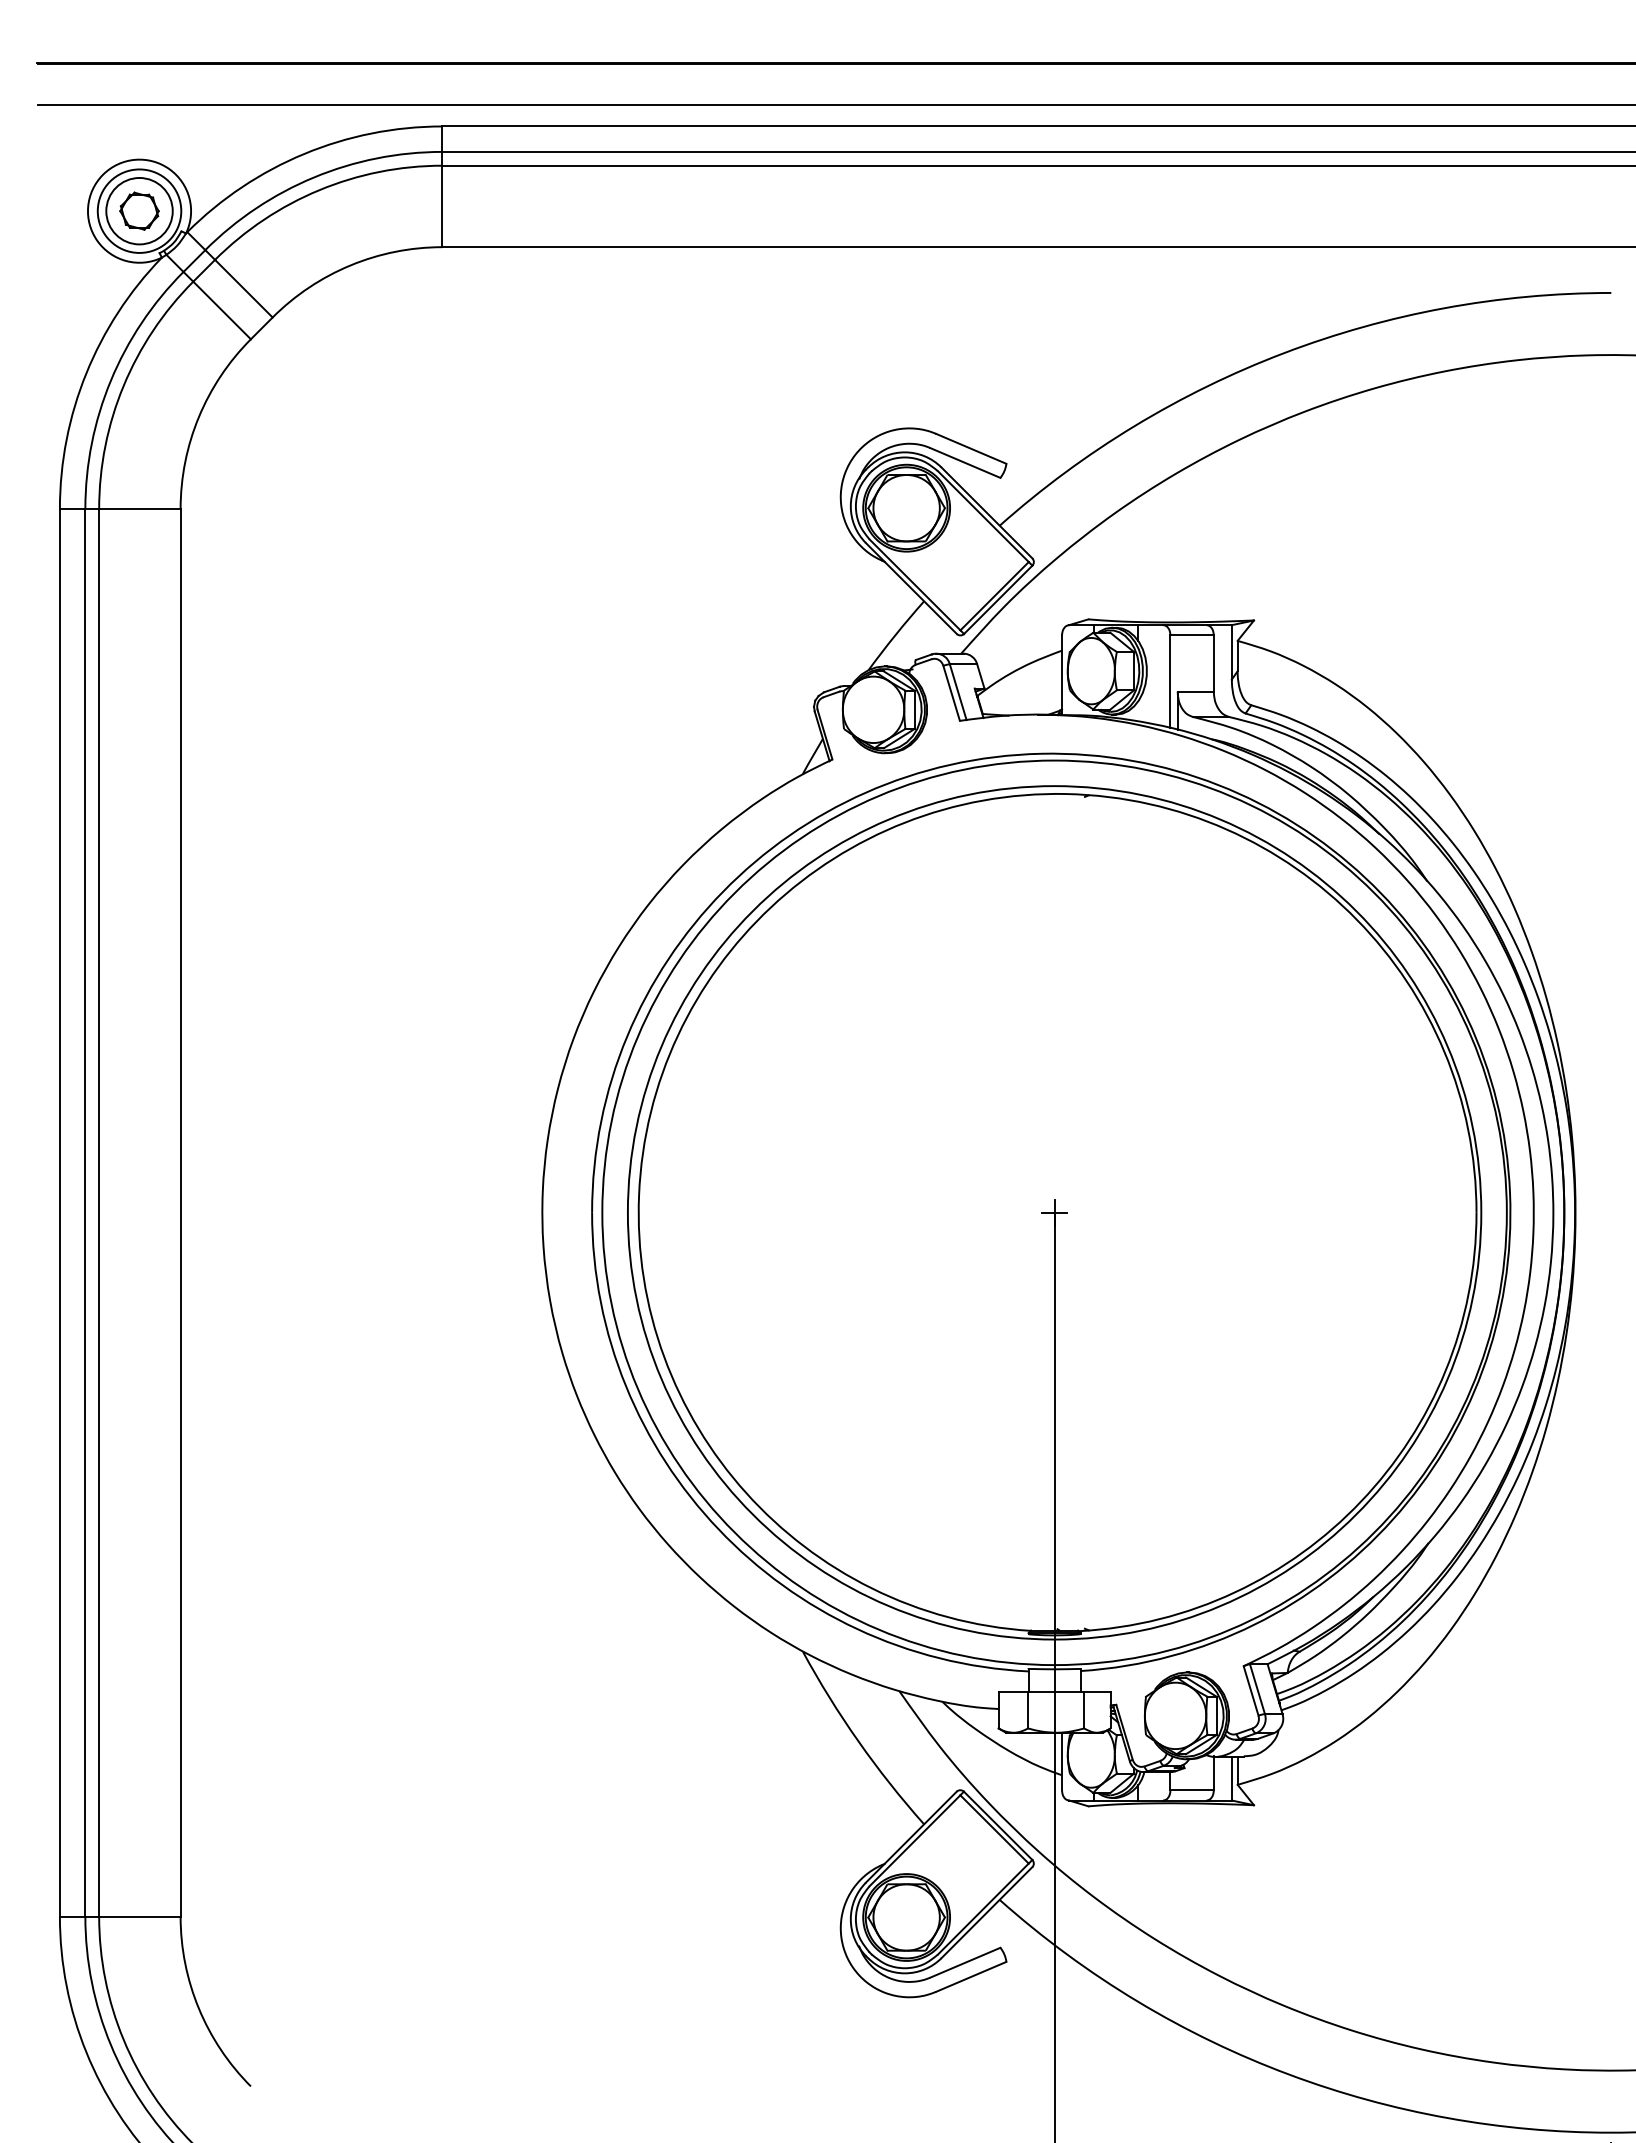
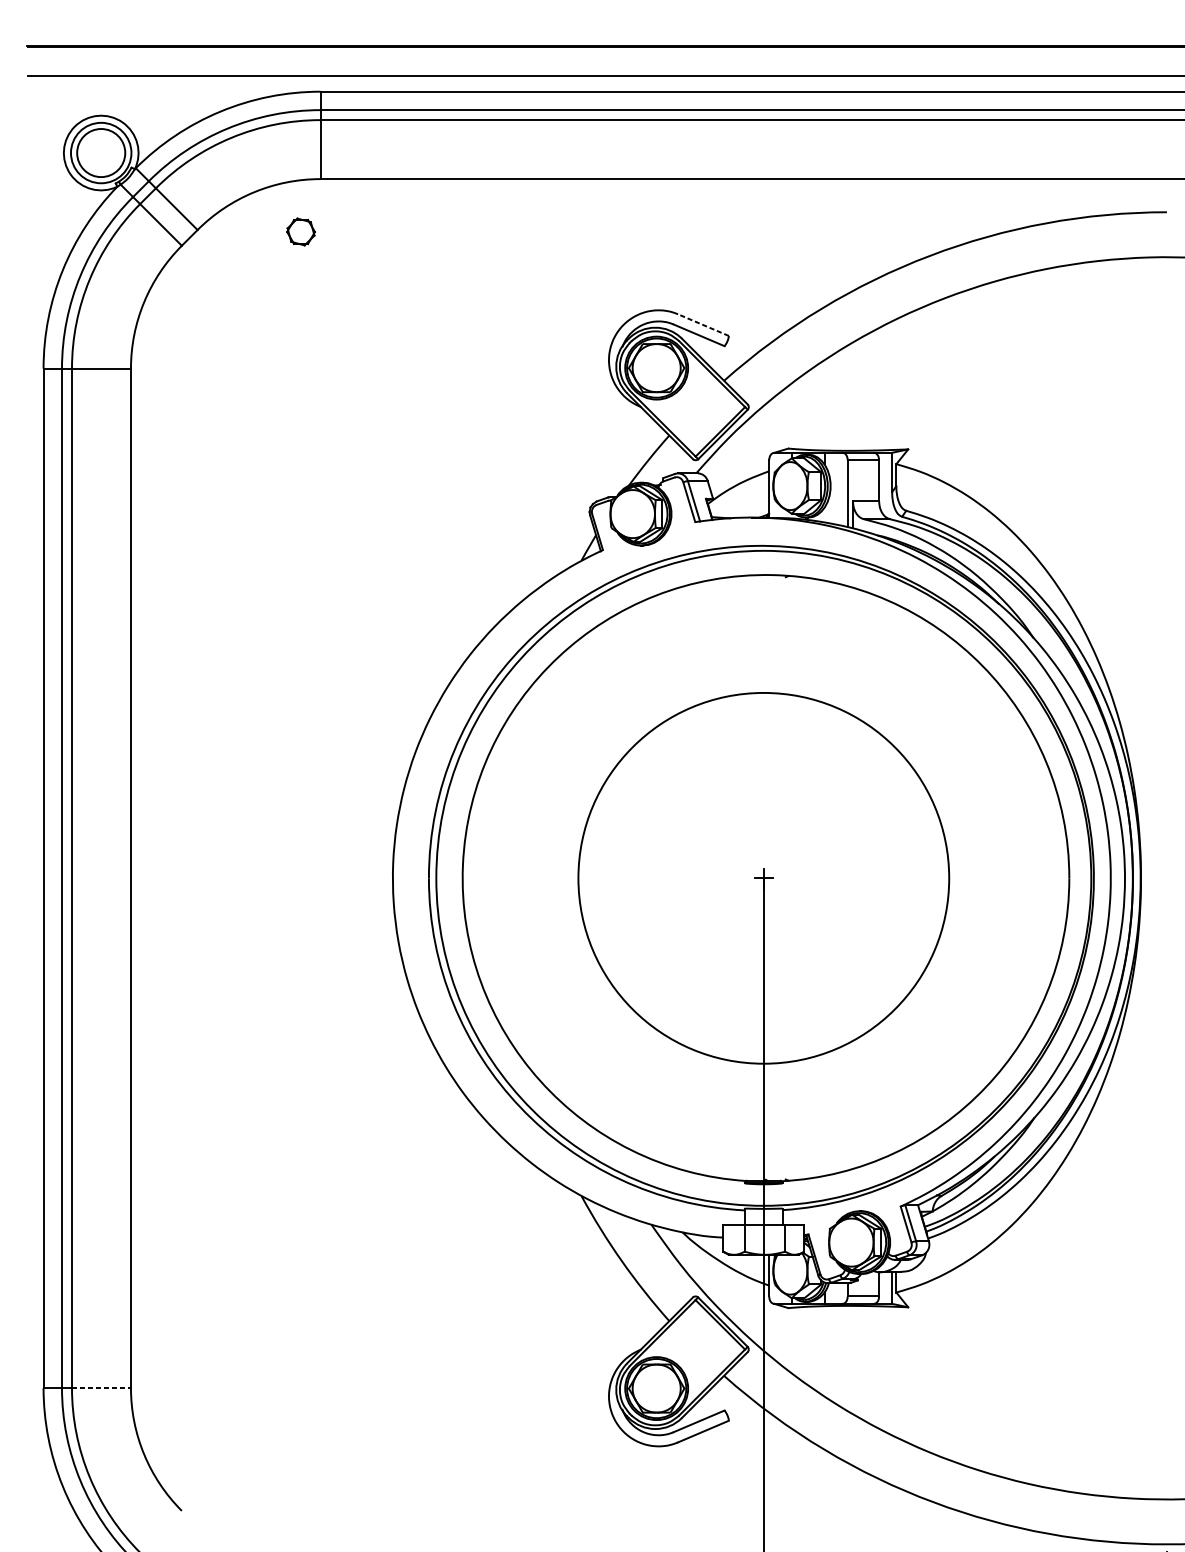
part: (139, 210) -> (301, 231), moved
line: (970, 448) -> (702, 324), solid -> dashed
circle: (1054, 1212) -> (763, 878), size x0.6
line: (139, 1916) -> (101, 1387), solid -> dashed

